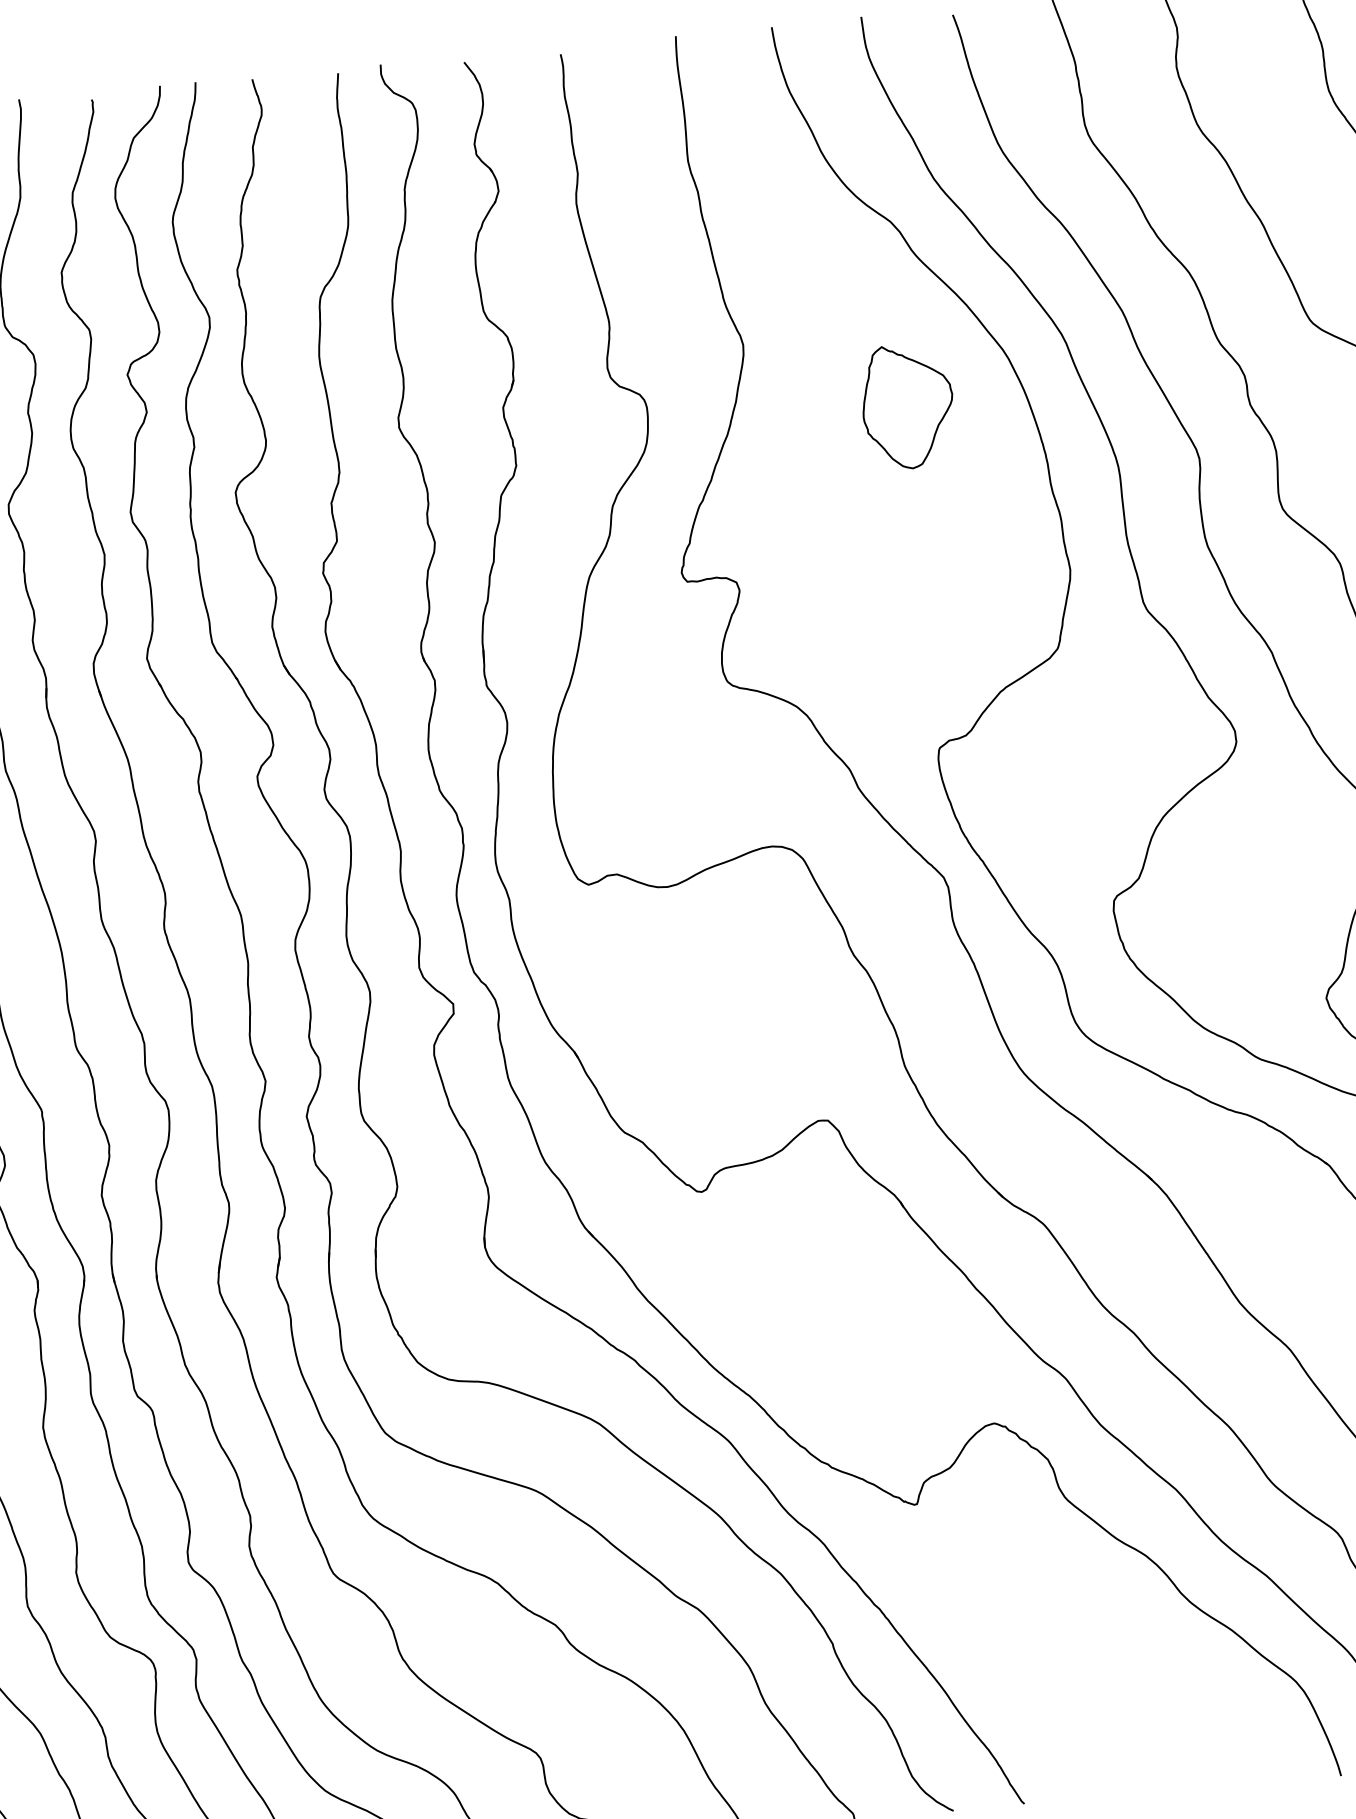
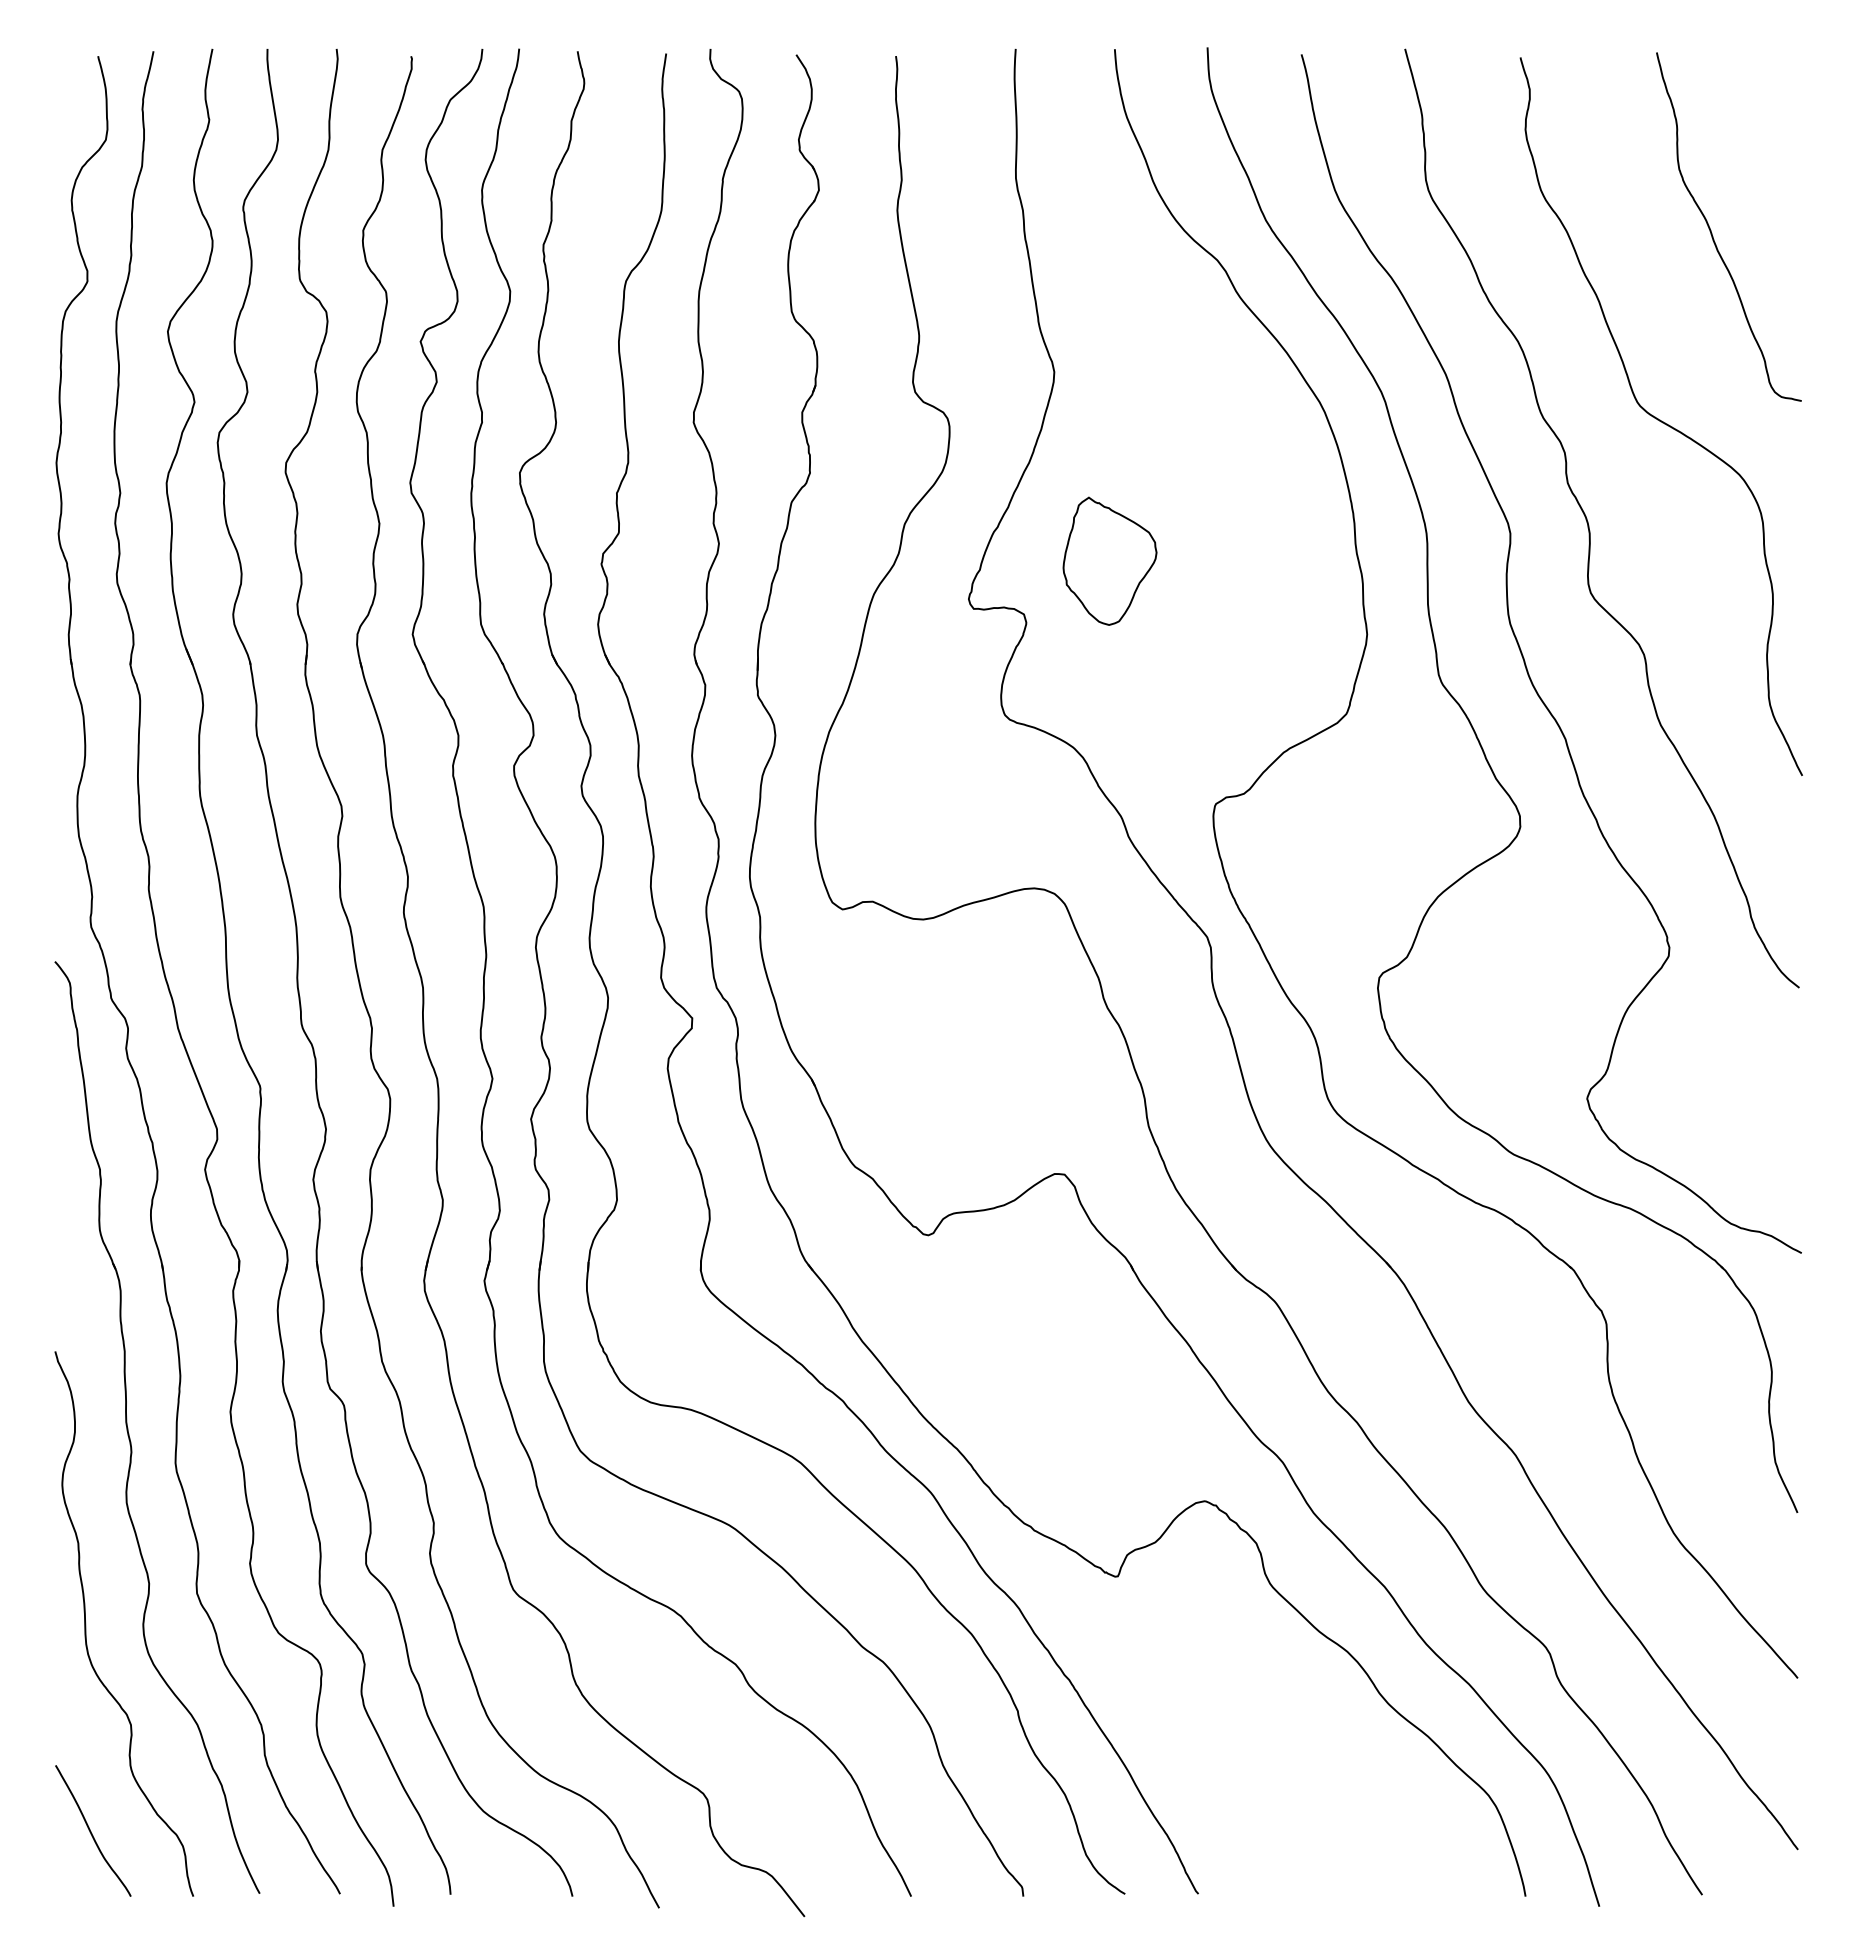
part: (907, 405) -> (1109, 560), moved

